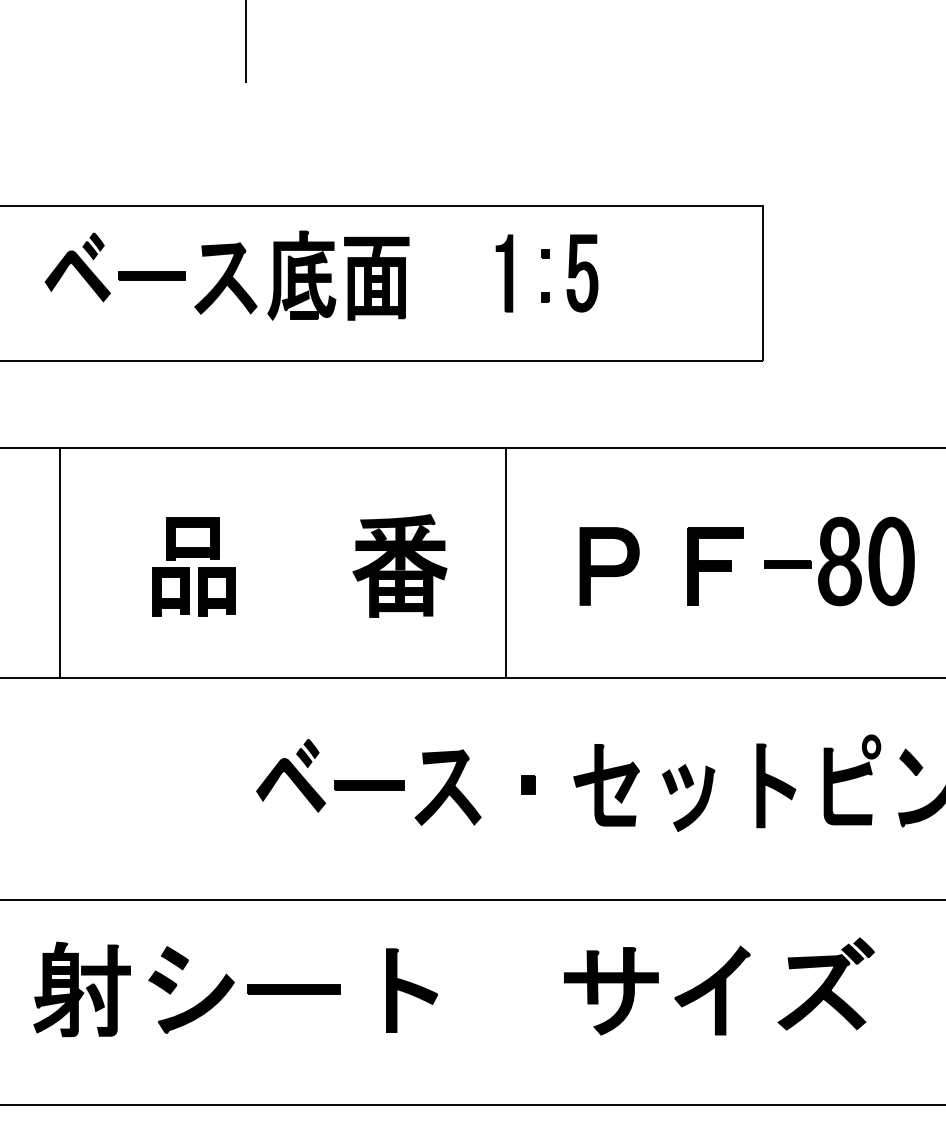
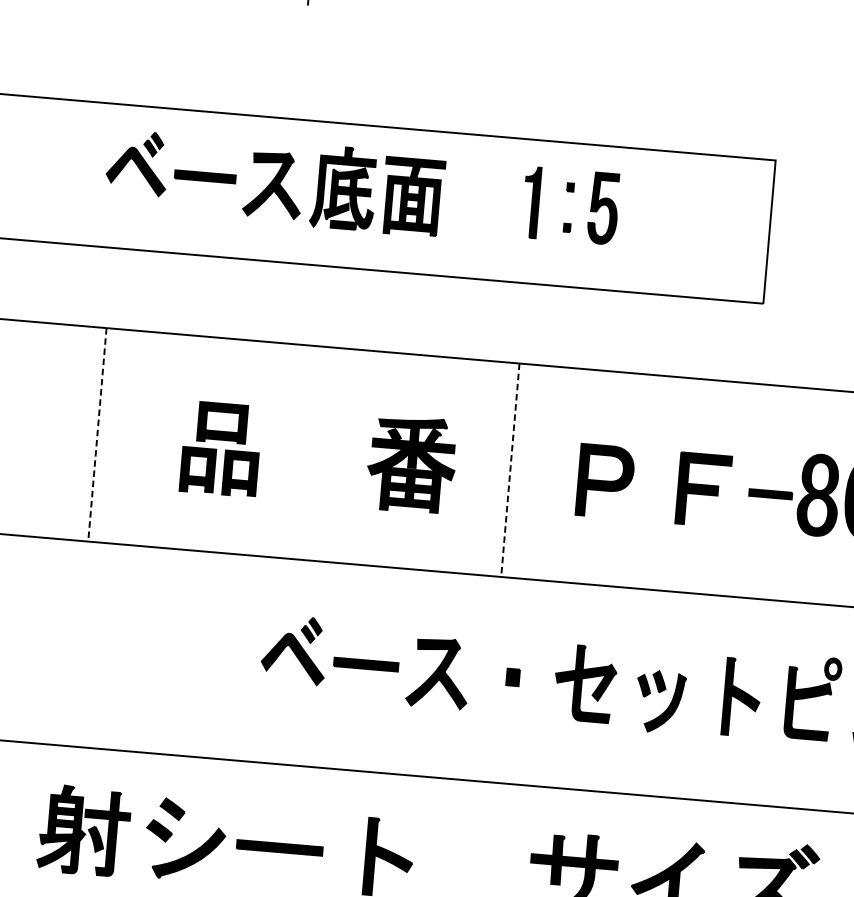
line: (59, 563) -> (97, 435), solid -> dashed
line: (506, 563) -> (510, 470), solid -> dashed

